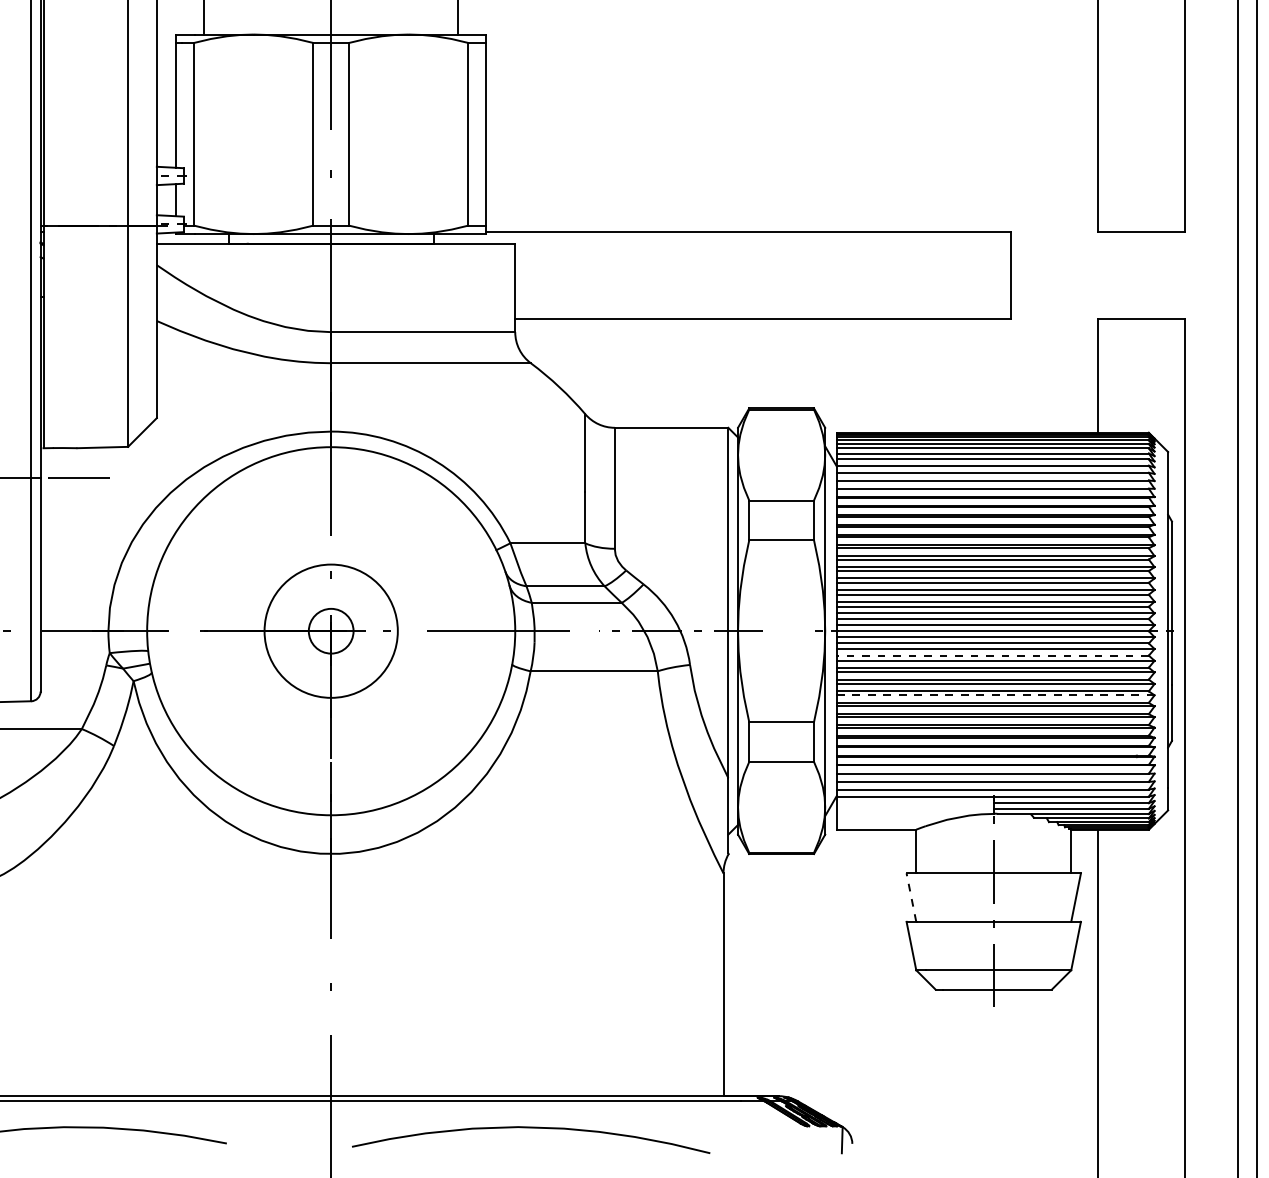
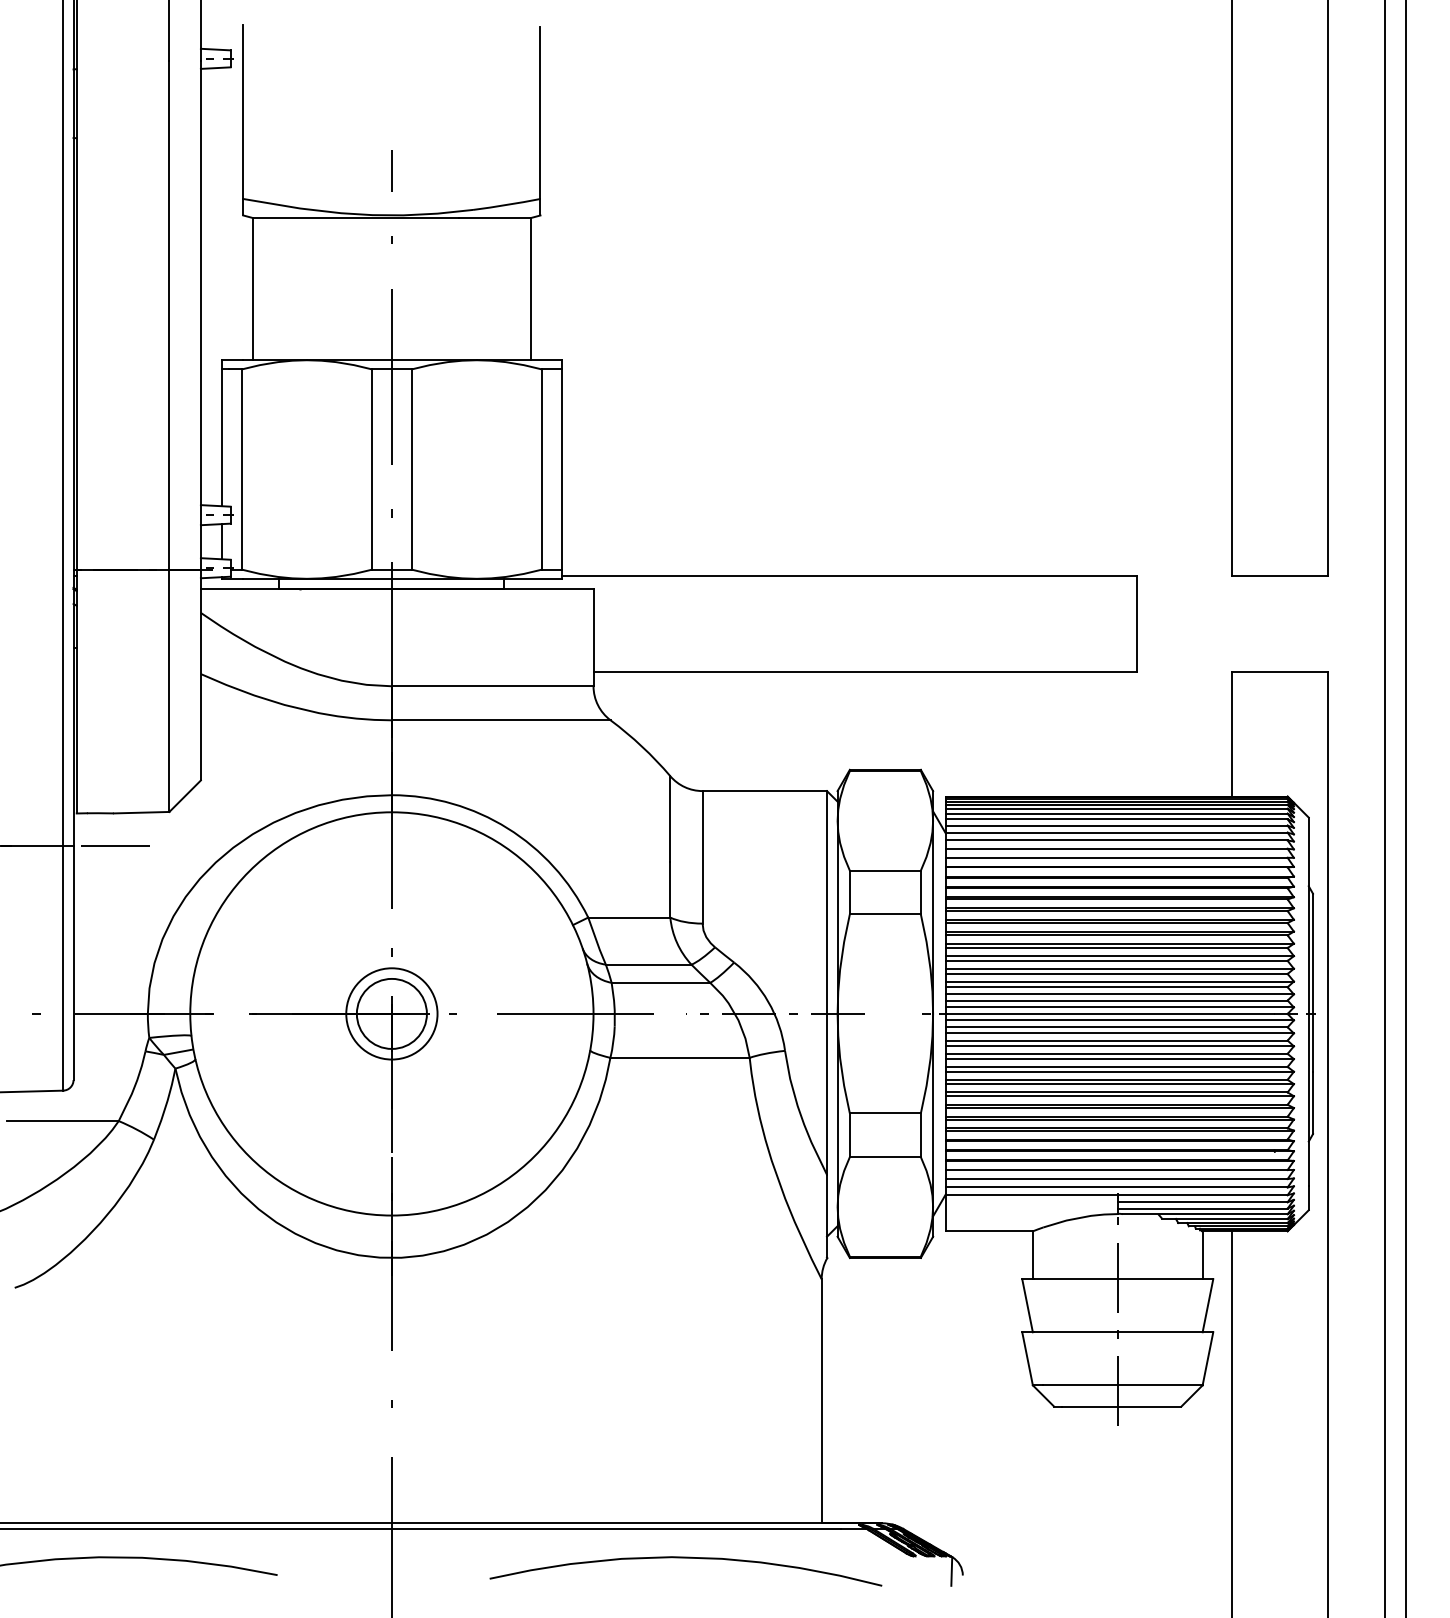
circle: (330, 630) -> (391, 1013), size x0.62
circle: (330, 630) -> (391, 1013), size x1.43
line: (992, 655) -> (1116, 1040), dashed -> solid
line: (996, 695) -> (1120, 1084), dashed -> solid
line: (911, 897) -> (1027, 1305), dashed -> solid
curve: (530, 1128) -> (685, 1558), moved

